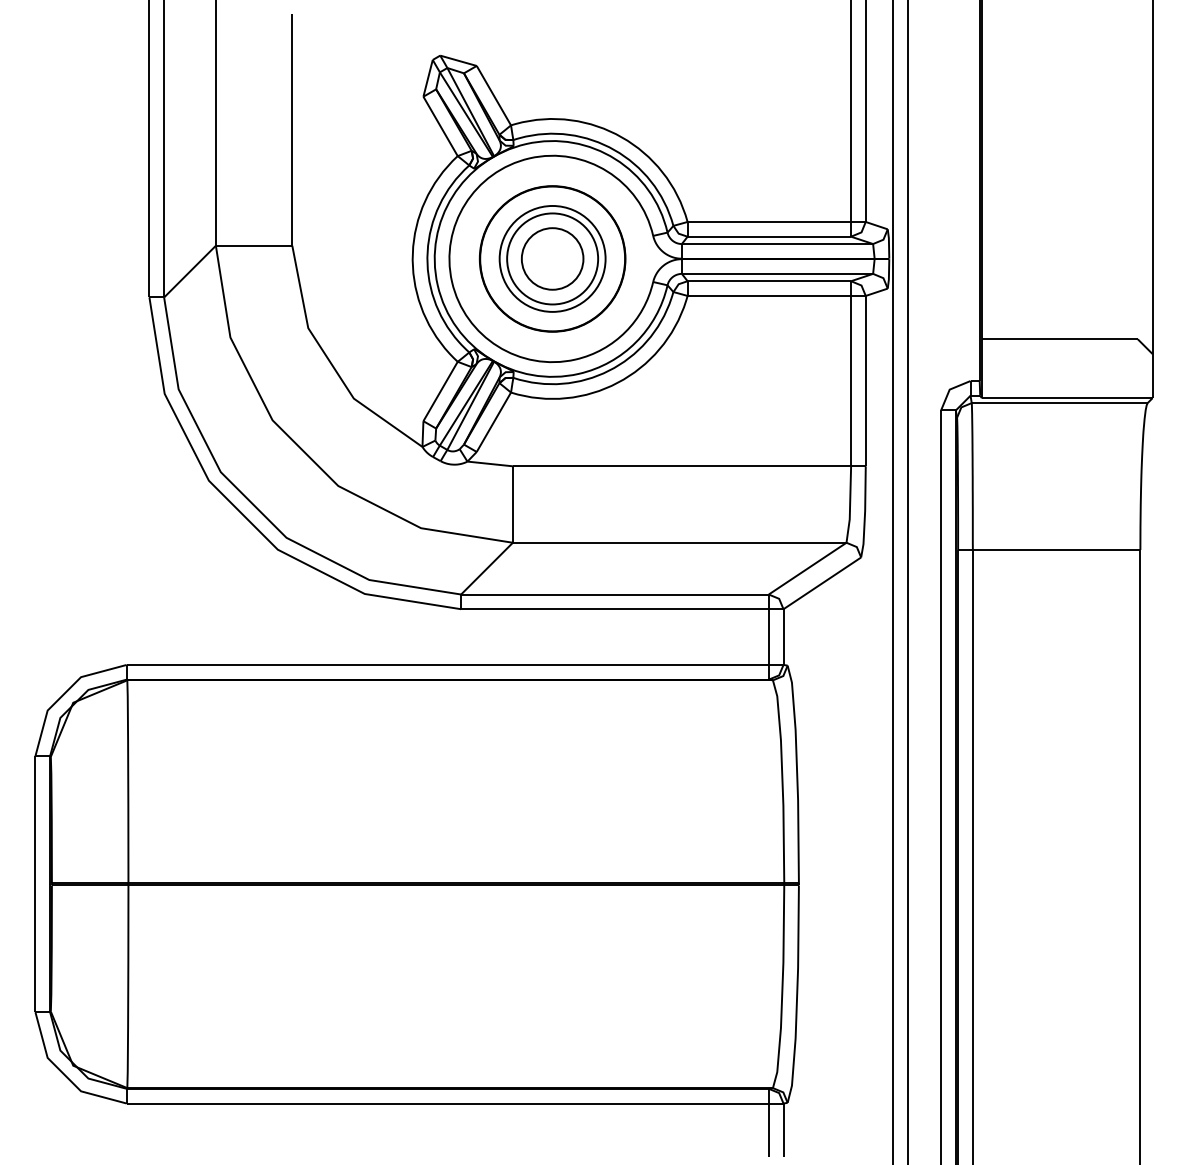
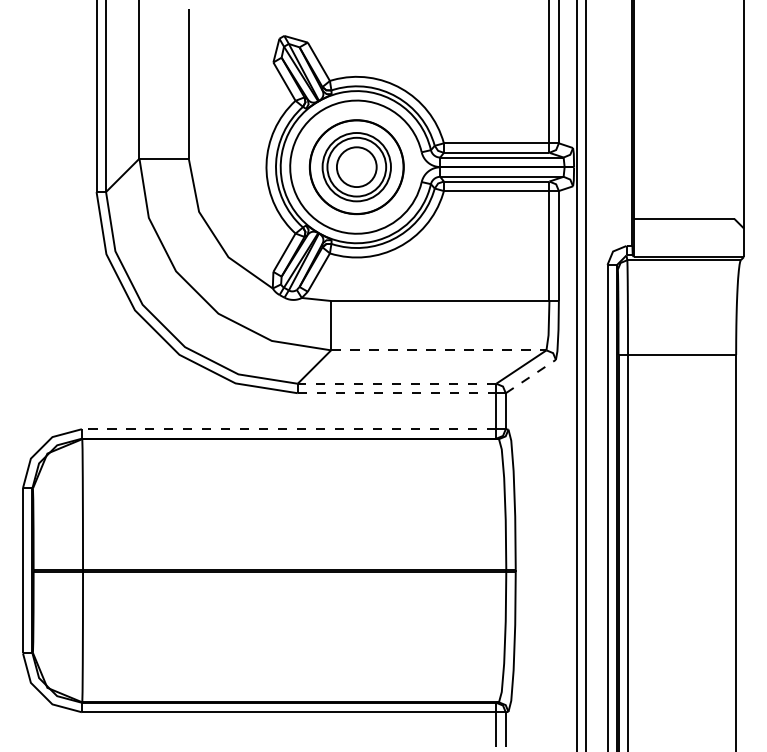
line: (679, 542) -> (438, 350), solid -> dashed
line: (823, 583) -> (531, 376), solid -> dashed
line: (614, 594) -> (396, 383), solid -> dashed
line: (615, 609) -> (397, 393), solid -> dashed
line: (446, 665) -> (288, 429), solid -> dashed

